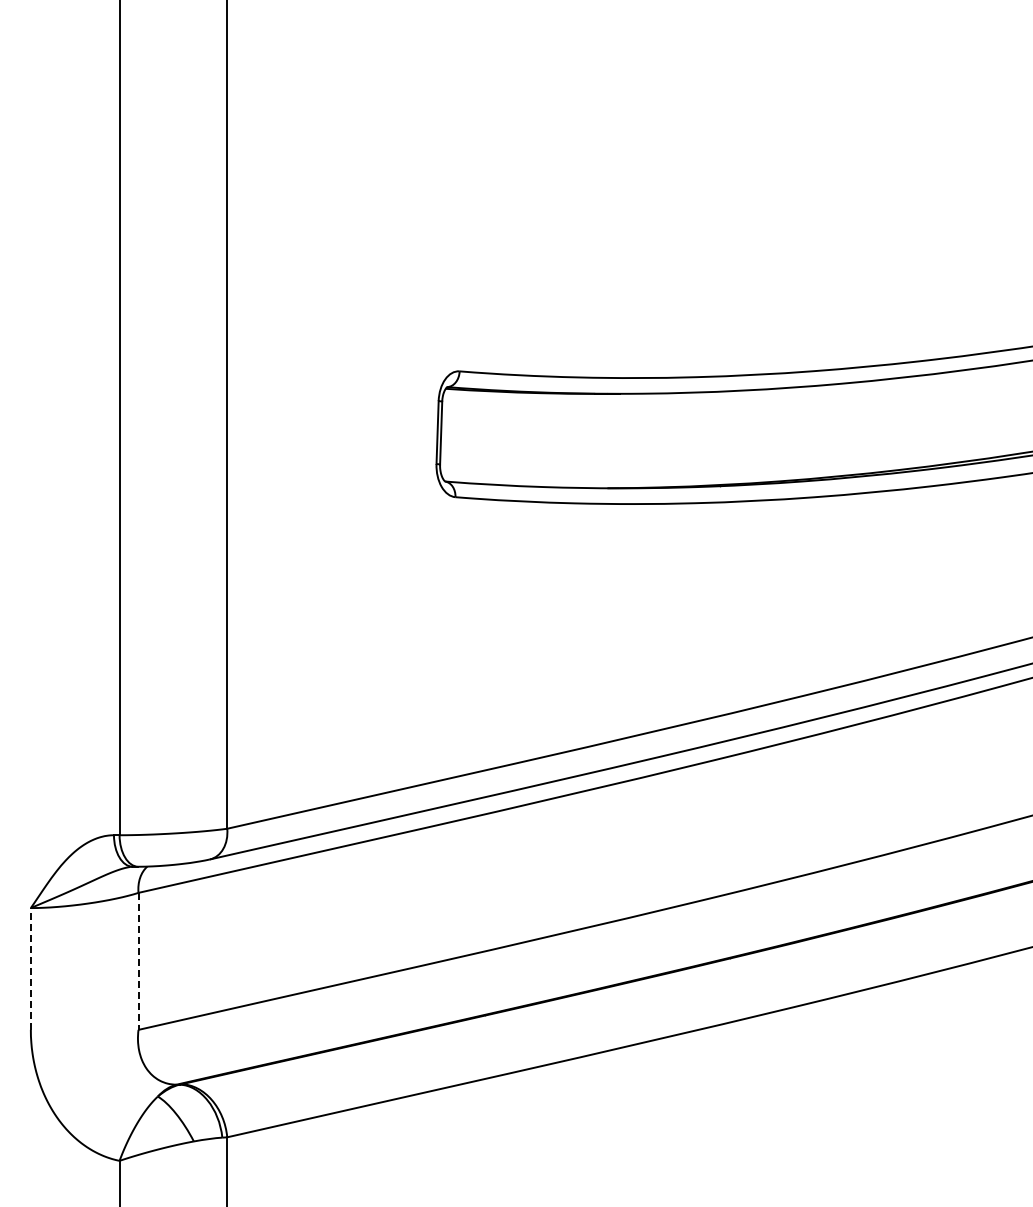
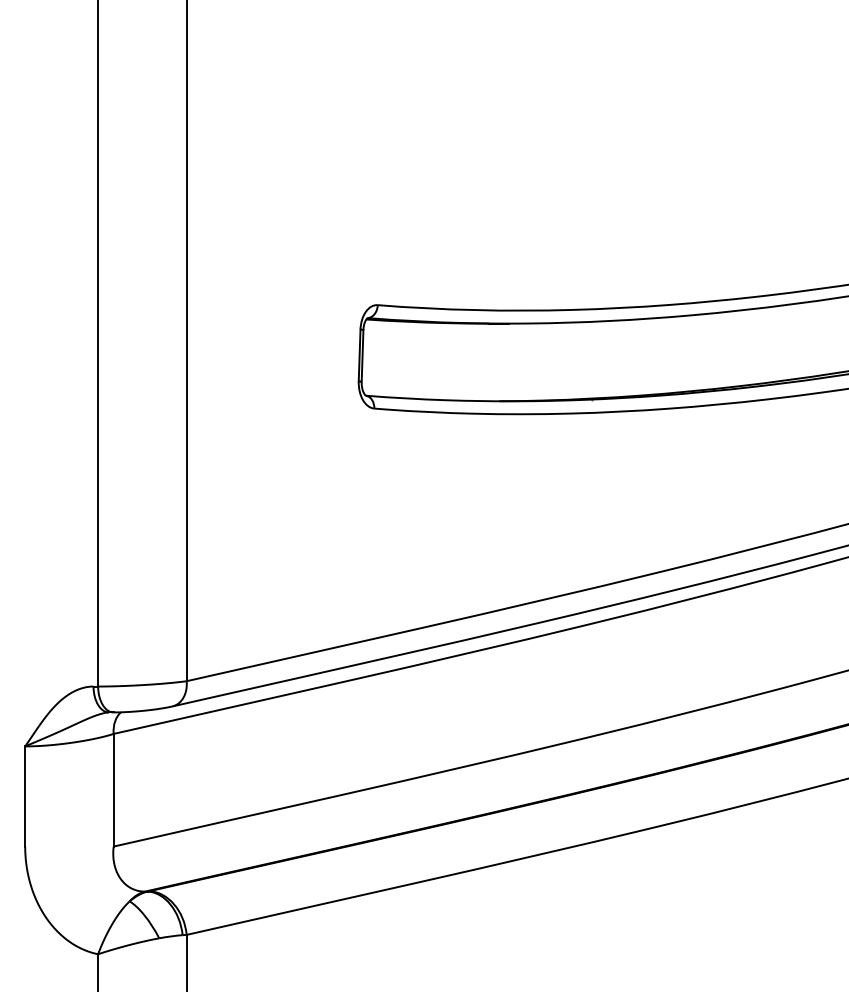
line: (138, 961) -> (113, 790), dashed -> solid
line: (30, 968) -> (24, 796), dashed -> solid

